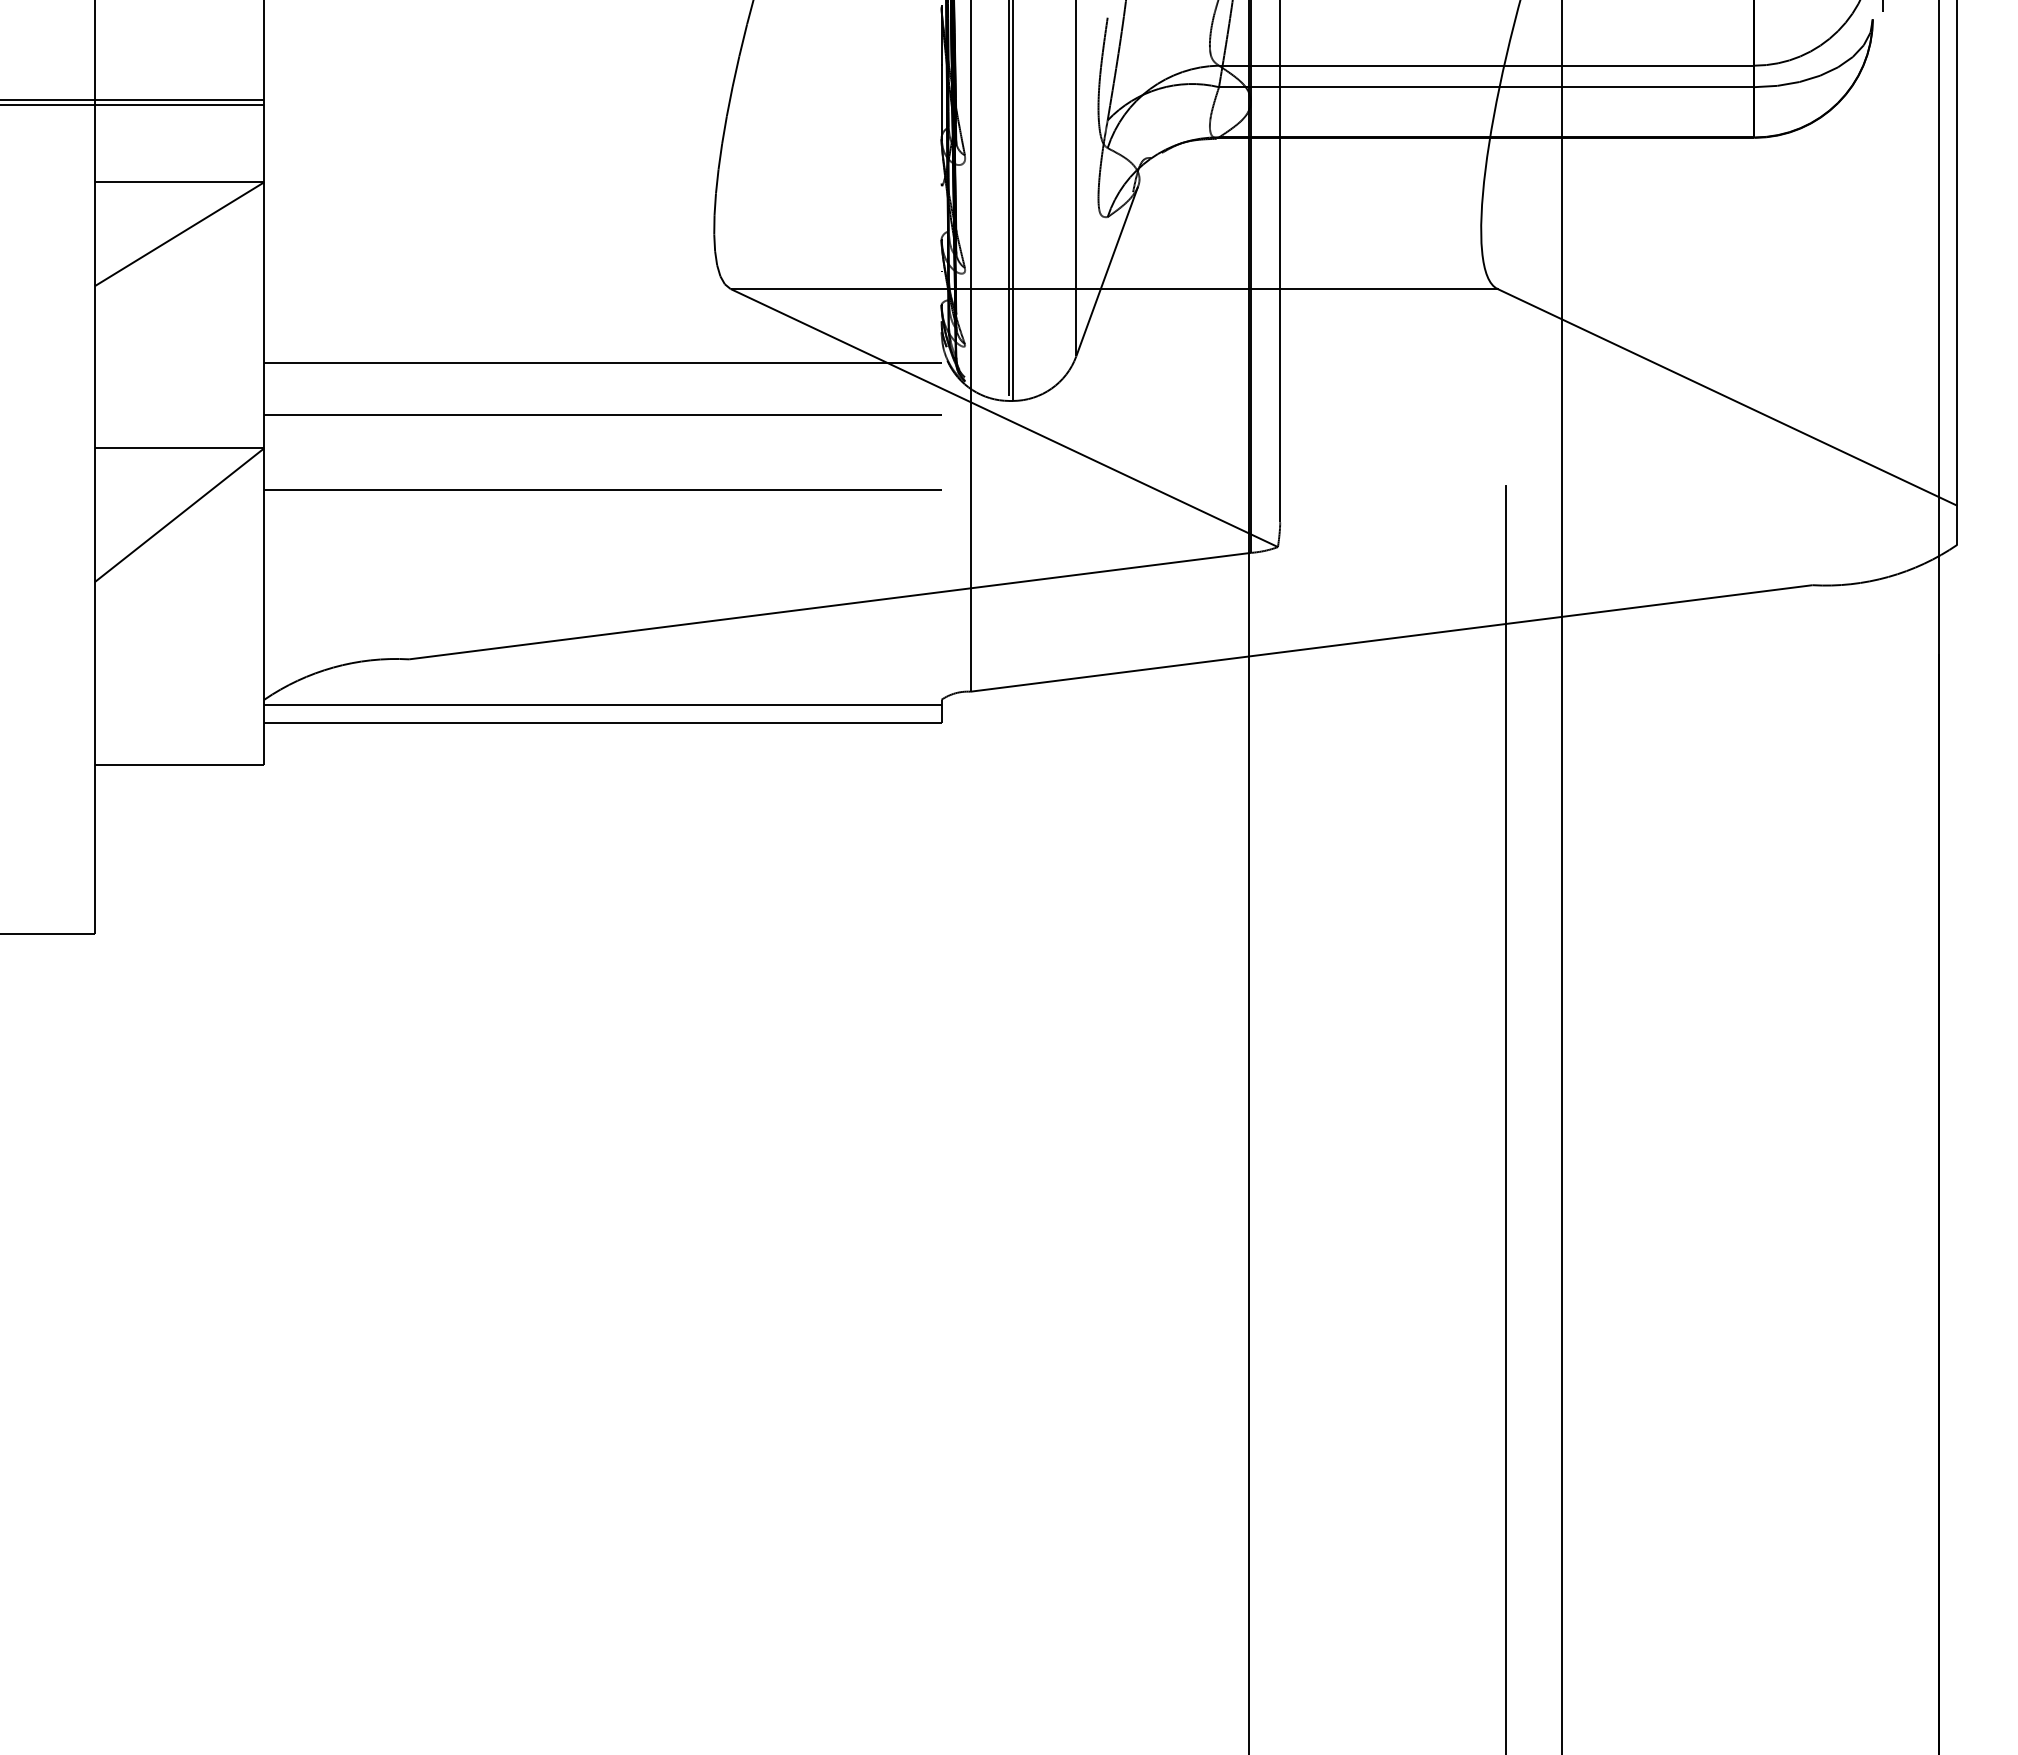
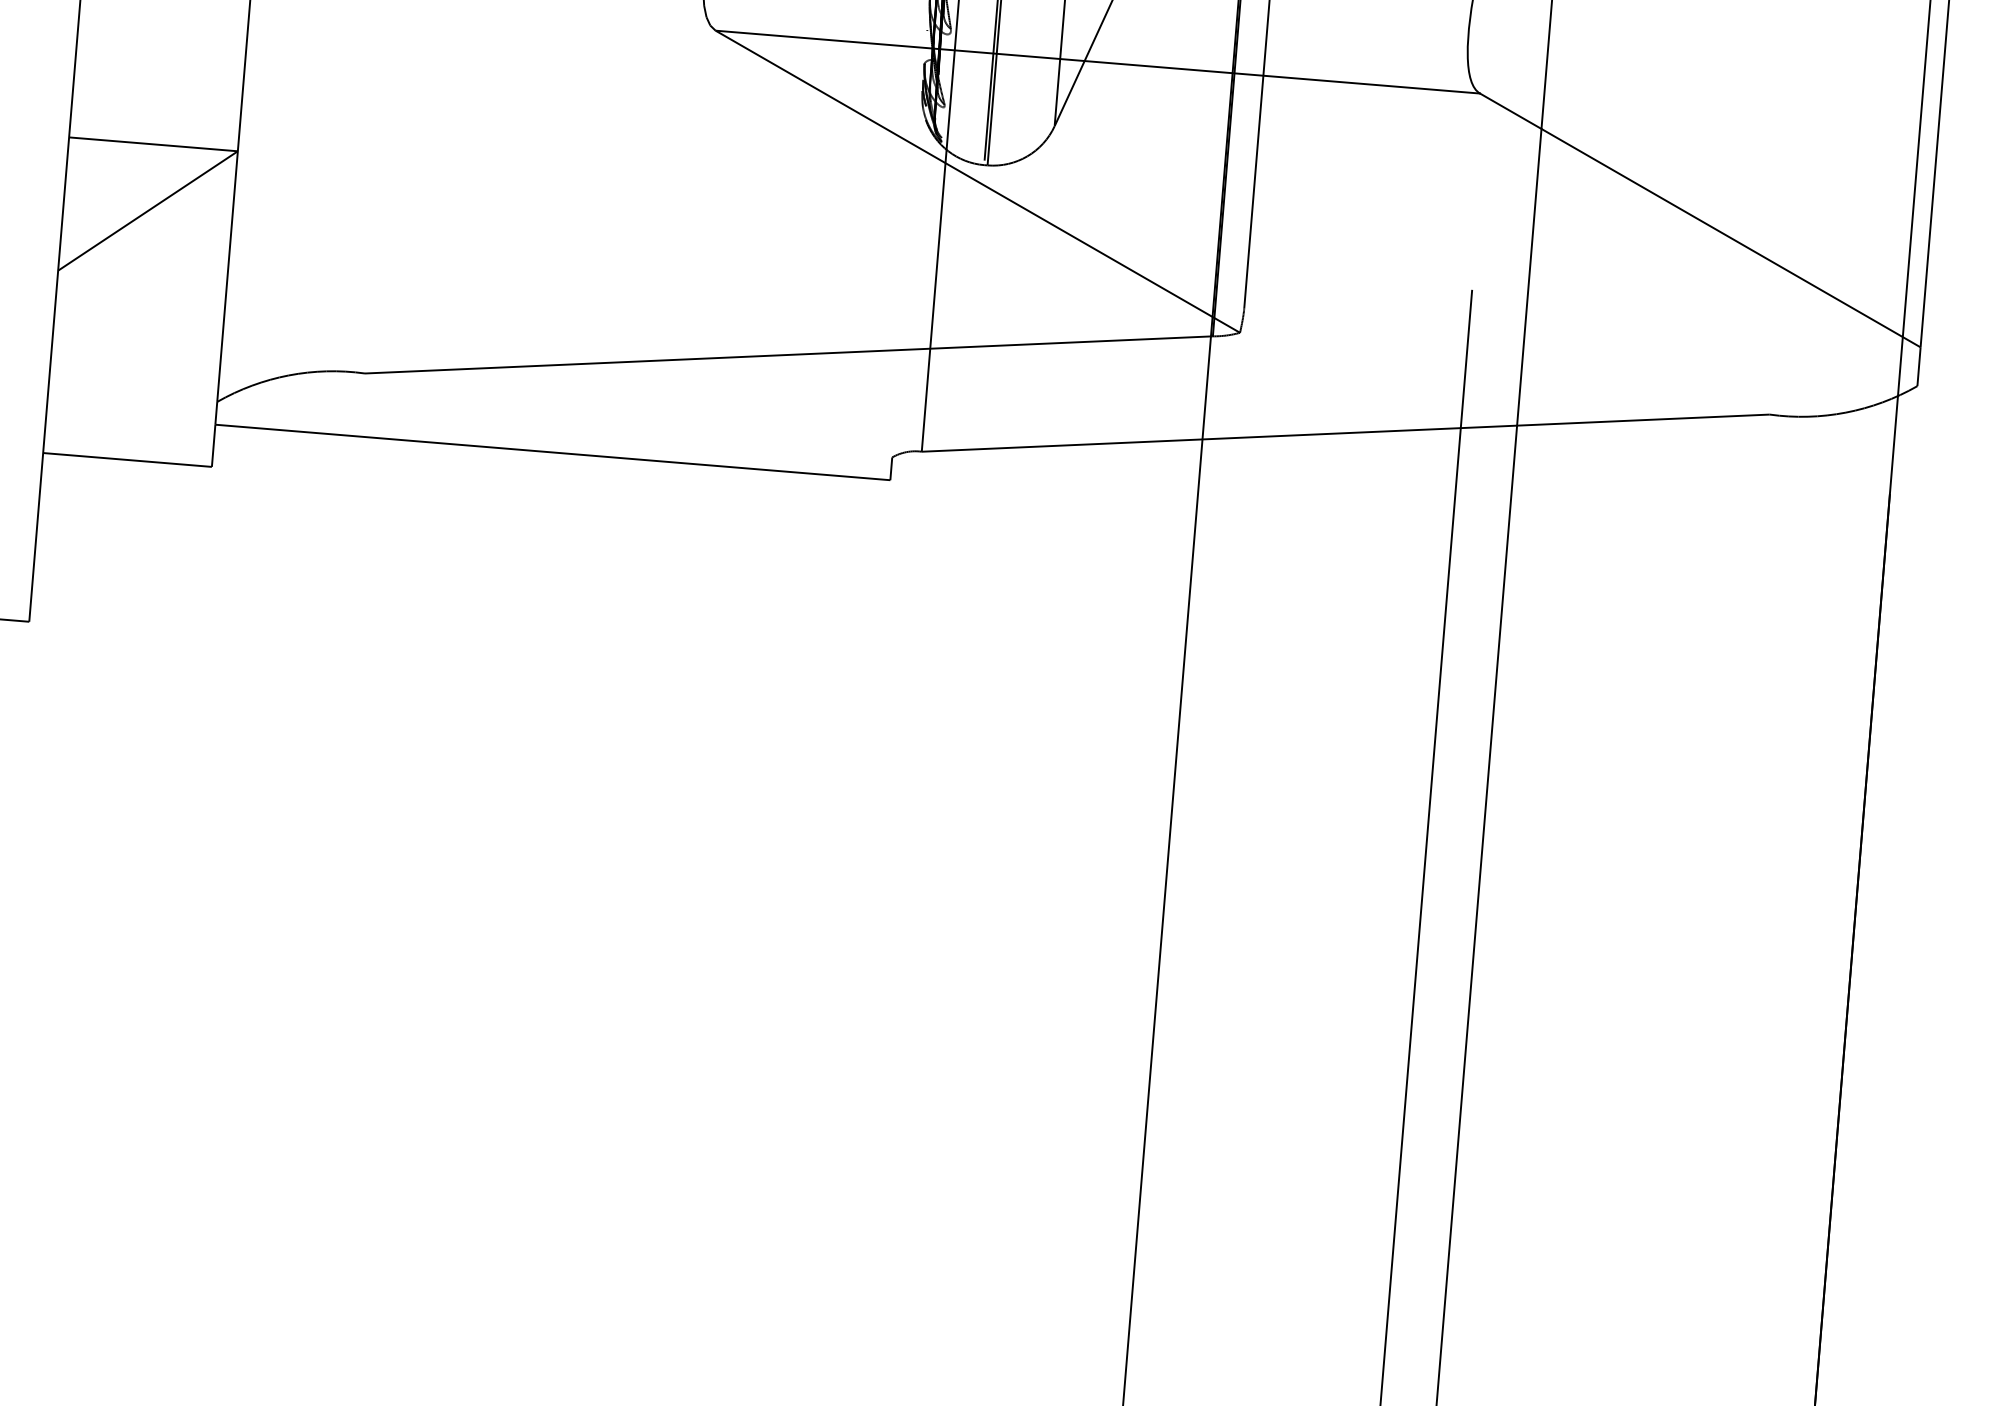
line: (602, 363) -> (581, 94), removed
line: (602, 414) -> (577, 145), removed
line: (602, 489) -> (571, 220), removed
line: (602, 704) -> (553, 434), removed

